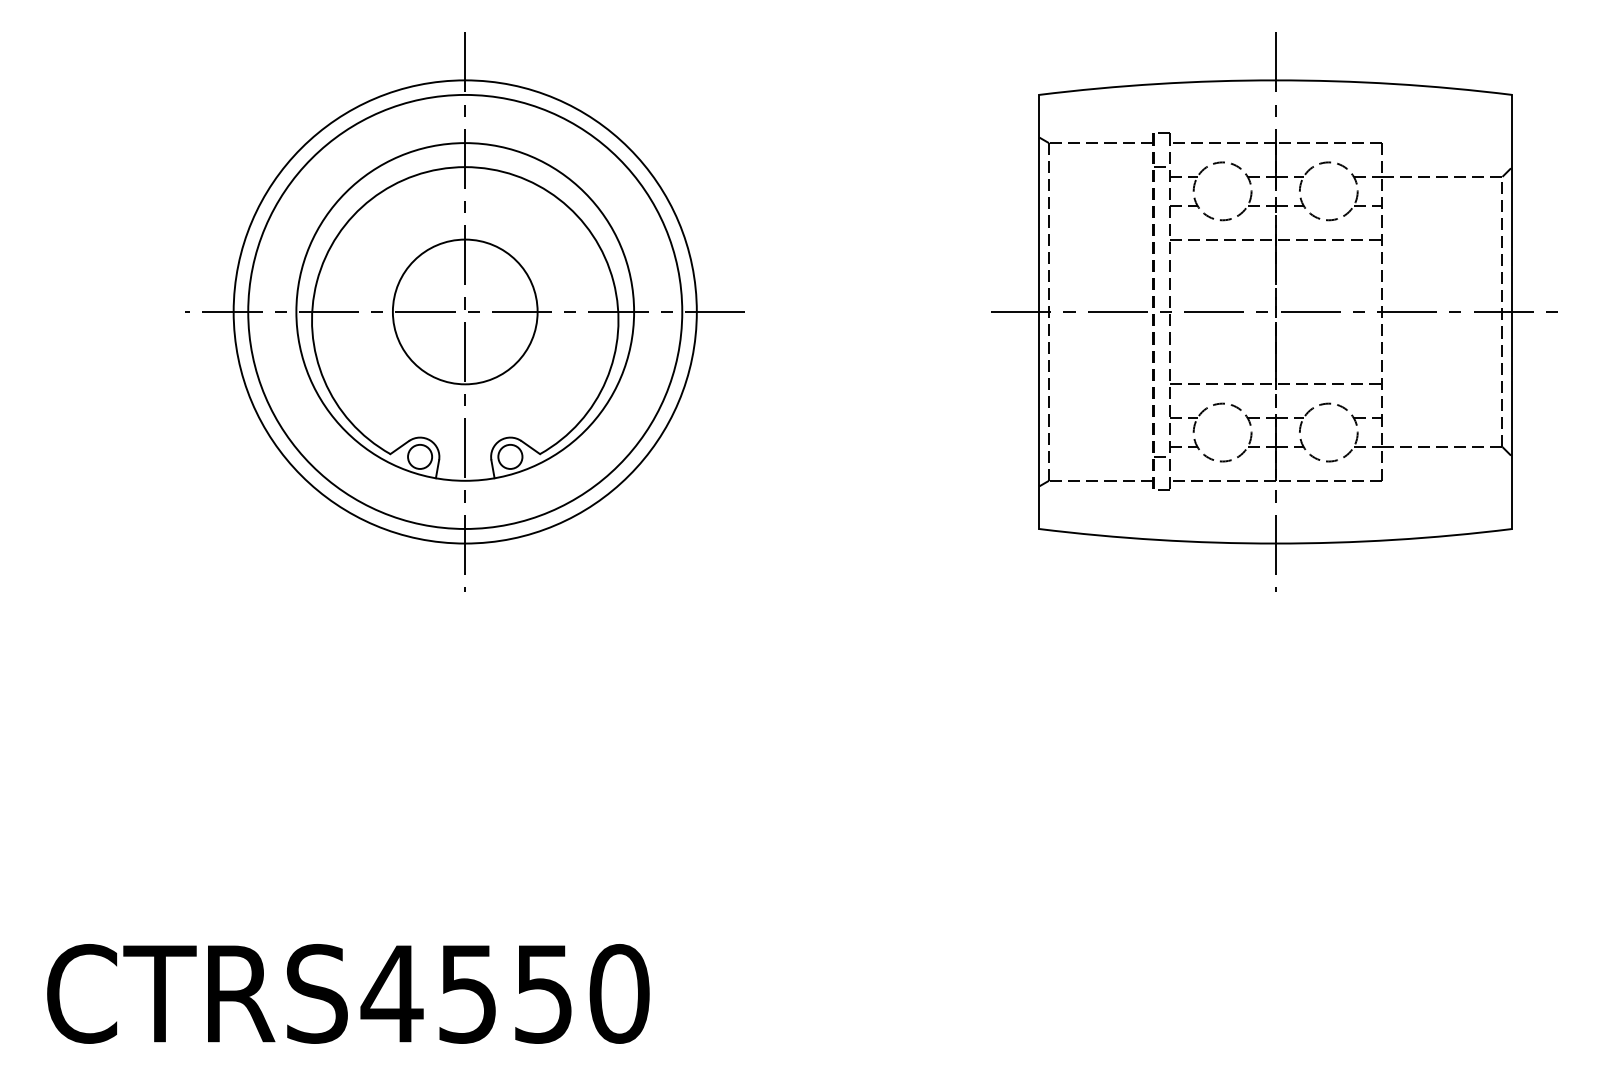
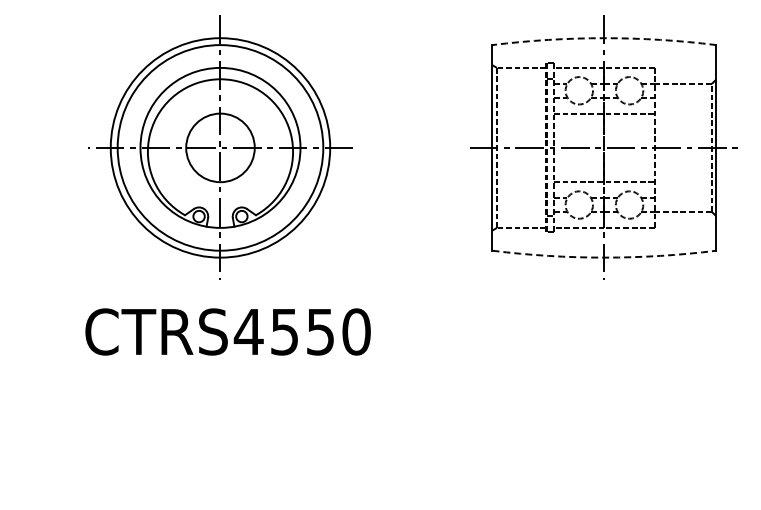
arc: (1275, 81) -> (604, 38), solid -> dashed
arc: (1275, 543) -> (604, 257), solid -> dashed
text: (347, 992) -> (227, 331), moved

